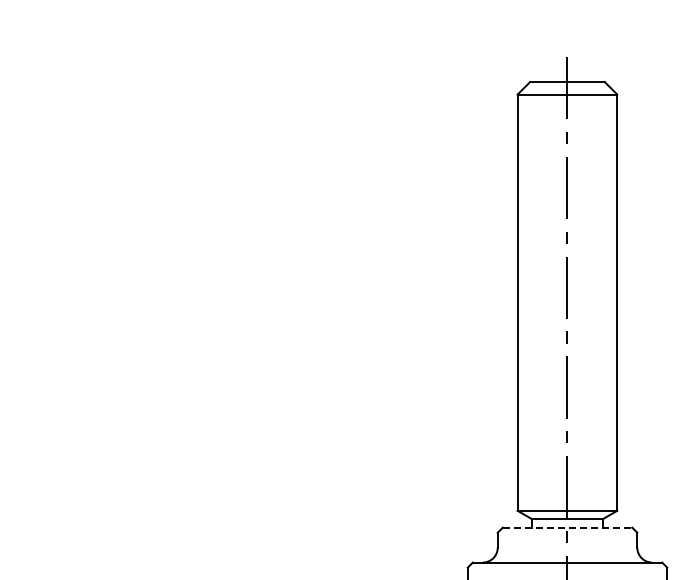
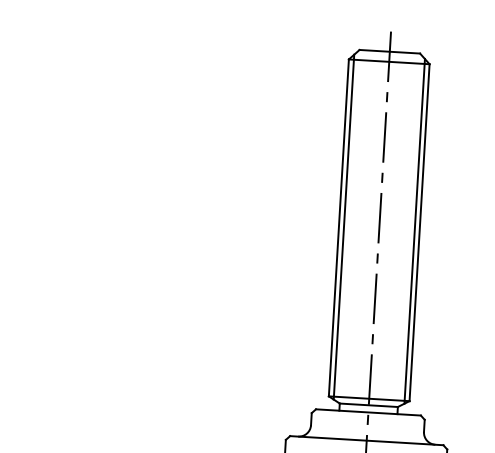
line: (523, 301) -> (343, 227), added
line: (611, 301) -> (414, 231), added
line: (567, 527) -> (368, 412), dashed -> solid

